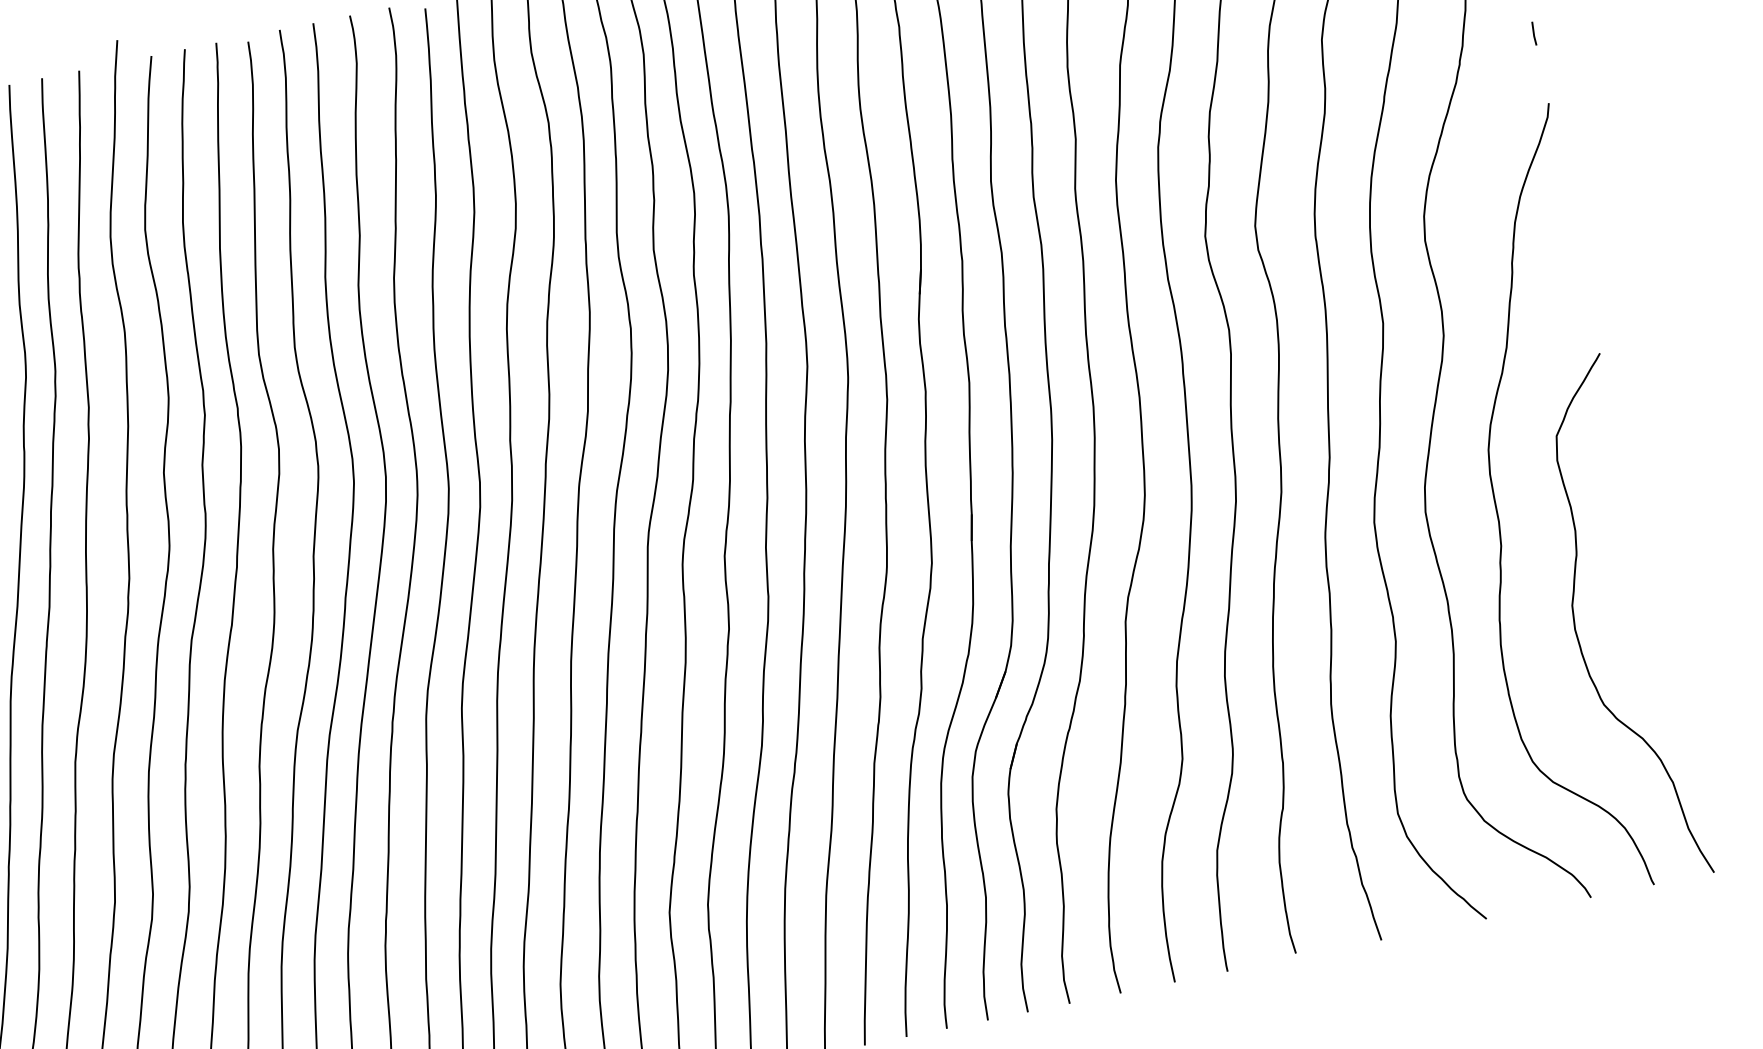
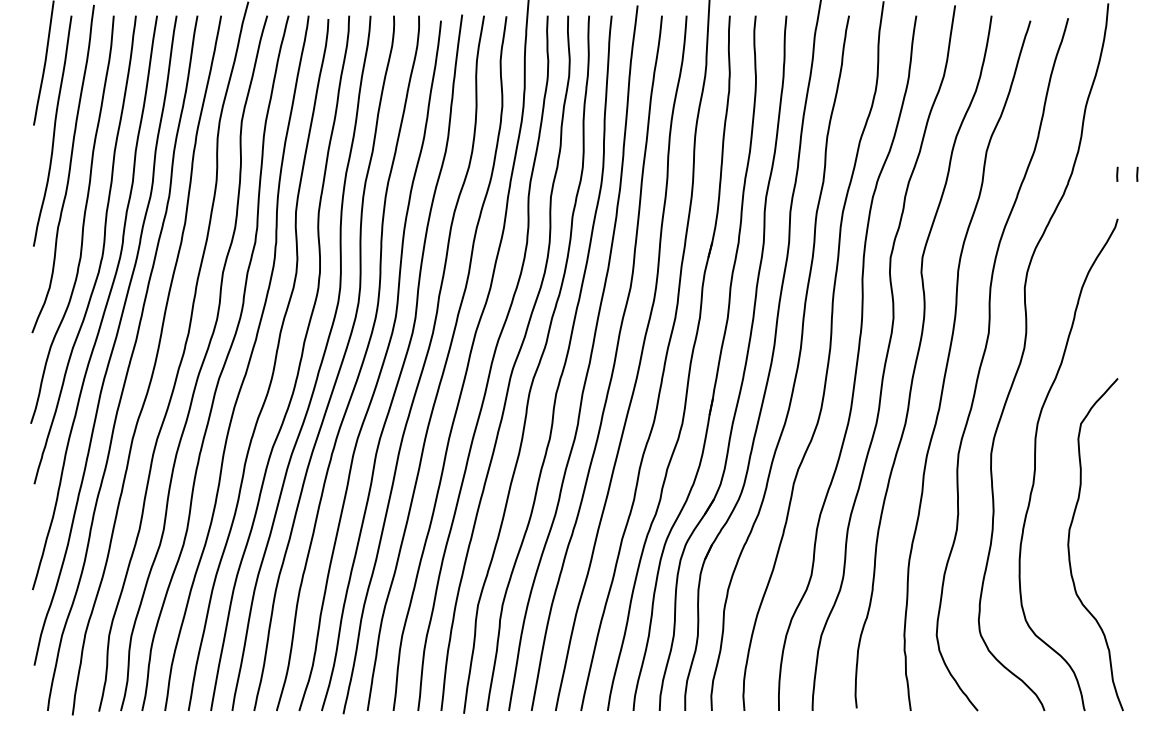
line: (1565, 25) -> (1137, 173), added

